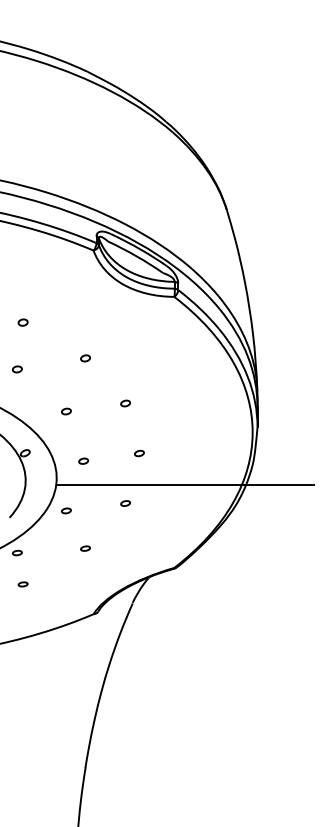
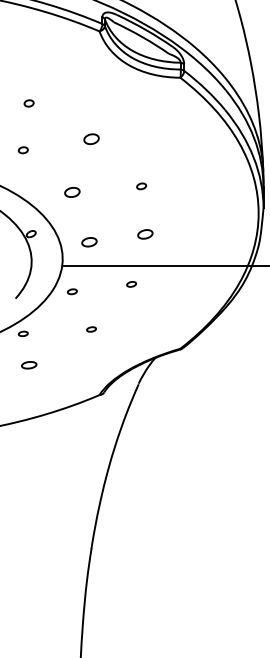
part: (85, 358) -> (91, 139), size x1.6
part: (125, 403) -> (141, 186), moved
part: (66, 411) -> (72, 192), size x1.6
part: (139, 453) -> (145, 234), size x1.6
part: (83, 460) -> (89, 241), size x1.6
part: (22, 584) -> (28, 365), size x1.6

